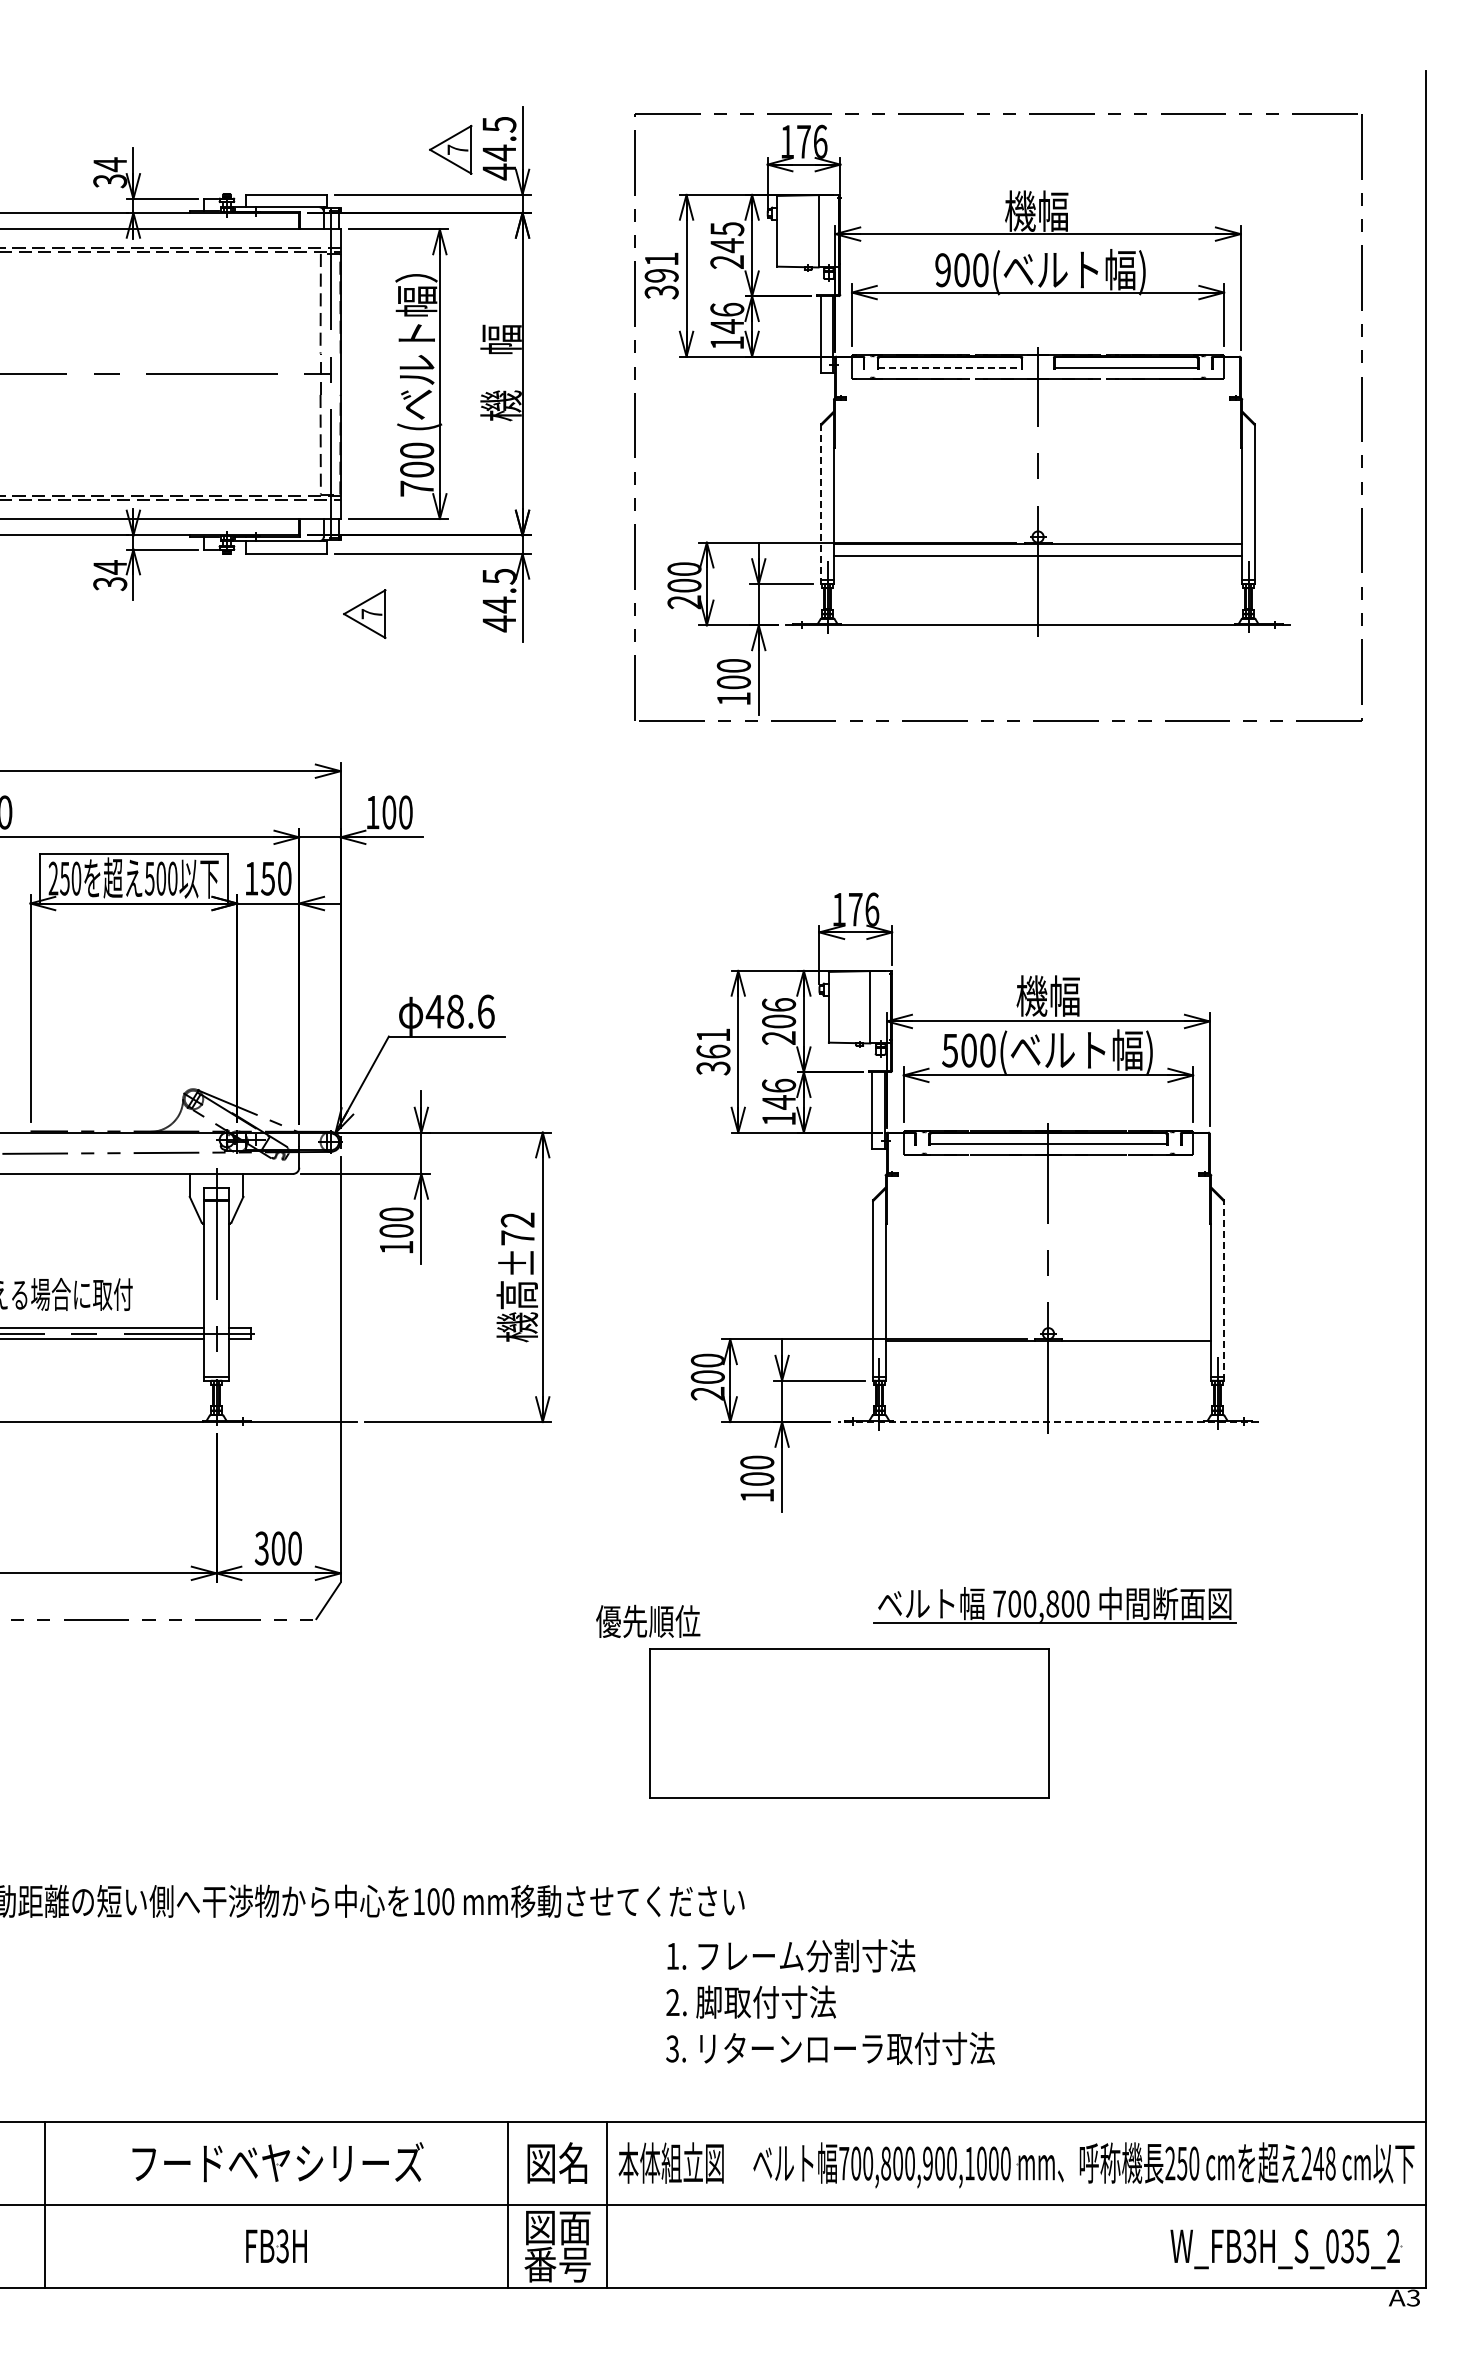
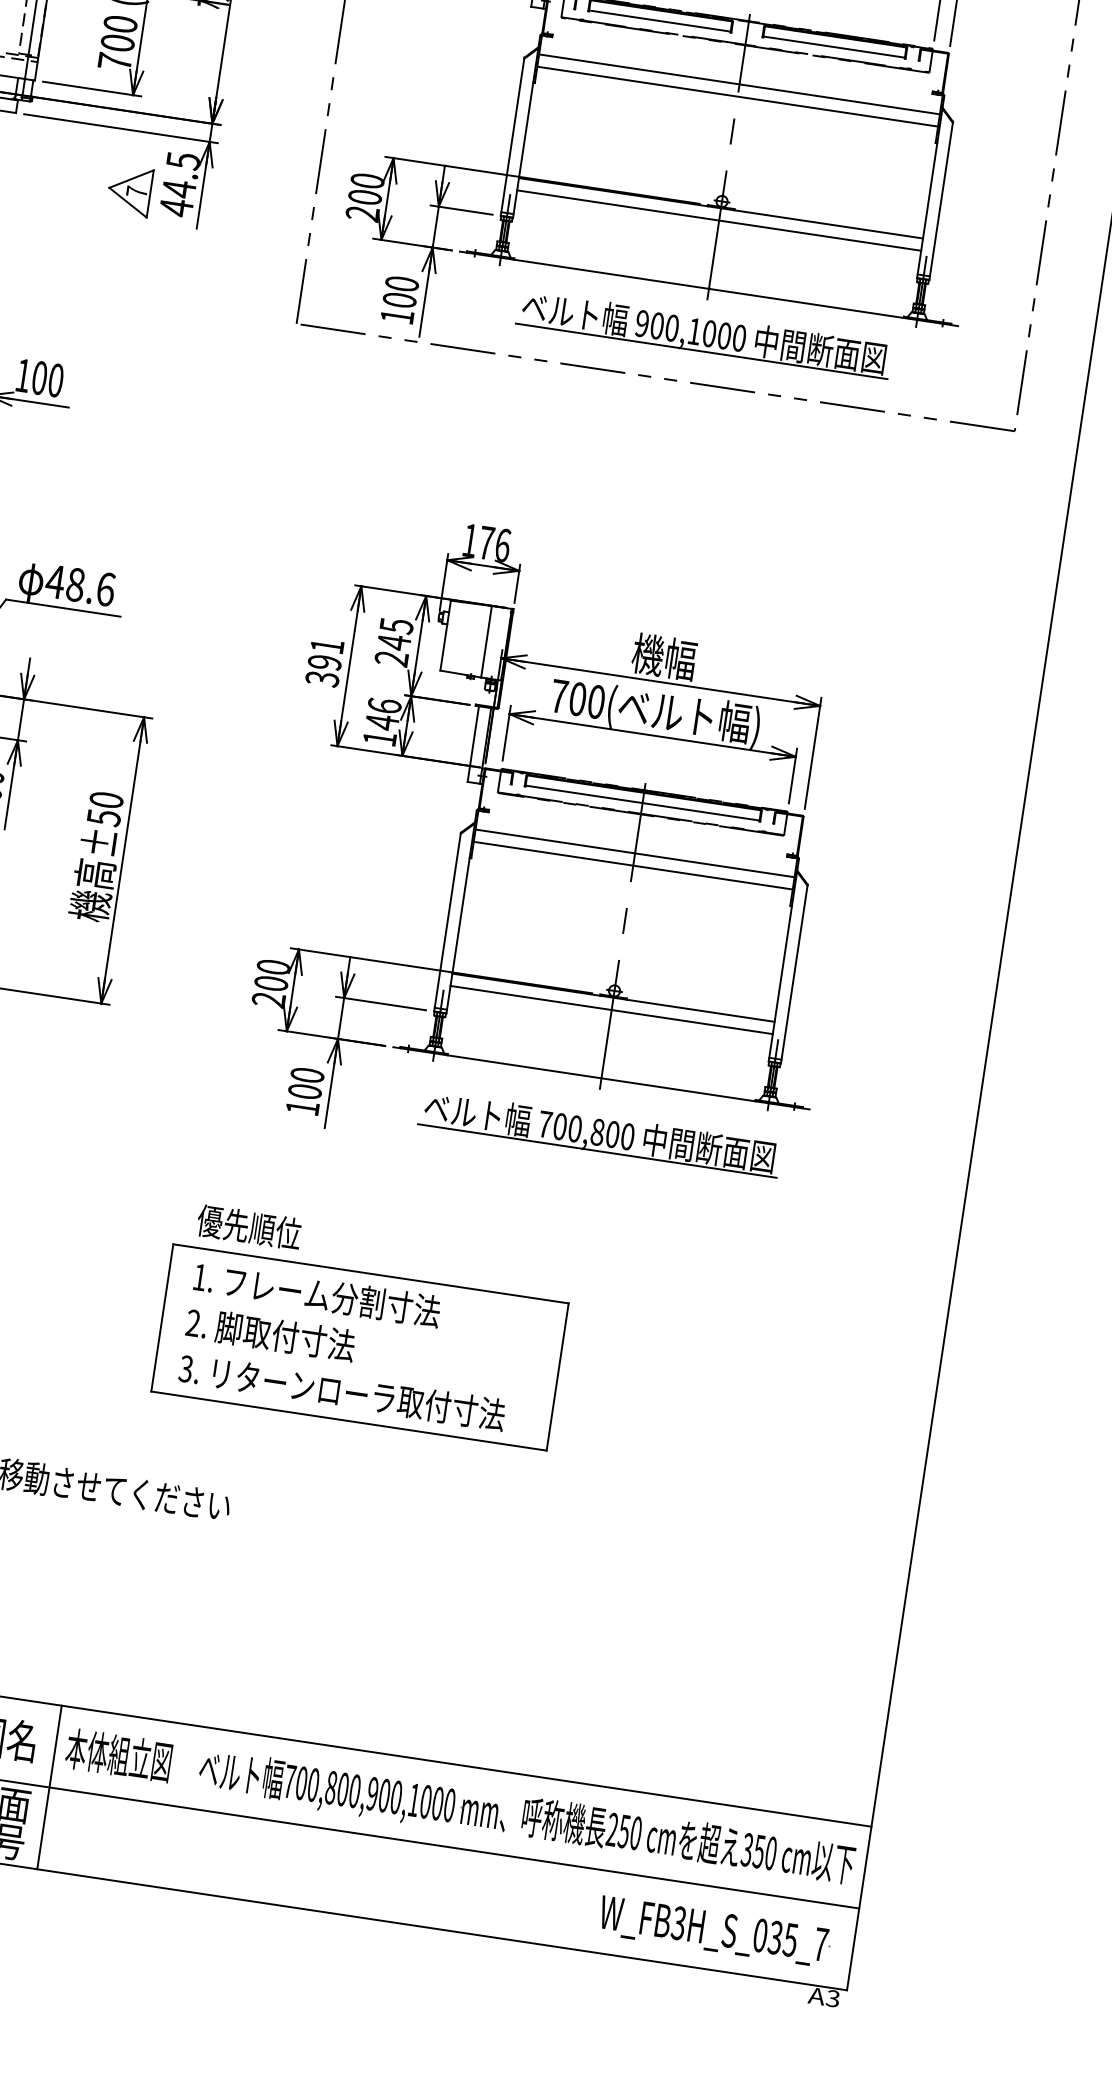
line: (950, 367) -> (660, 20), dashed -> solid
line: (1038, 418) -> (739, 84), added
line: (1038, 431) -> (738, 97), added
line: (821, 504) -> (512, 137), dashed -> solid
part: (364, 613) -> (129, 190), moved
part: (1039, 670) -> (703, 333), added
text: (779, 1013) -> (395, 634), 206 -> 245
text: (950, 1050) -> (559, 696), 500( -> 700(
text: (713, 1051) -> (324, 662), 361 -> 391
line: (1048, 1194) -> (635, 853), added
line: (1048, 1207) -> (633, 866), added
text: (517, 1228) -> (104, 808), ±72 -> ±50
line: (1223, 1289) -> (794, 973), dashed -> solid
line: (1048, 1352) -> (611, 1009), added
line: (1047, 1422) -> (600, 1078), dashed -> solid
part: (1054, 1605) -> (599, 1134), moved
text: (648, 1620) -> (249, 1226), moved
text: (830, 2002) -> (349, 1346), moved
text: (1318, 2163) -> (758, 1851), 248 -> 350
text: (1393, 2245) -> (821, 1943), W_FB3H_S_035_2 -> W_FB3H_S_035_7

